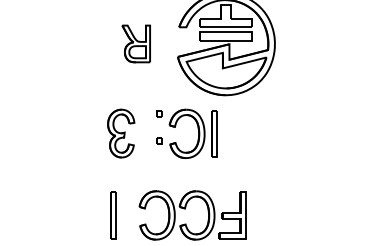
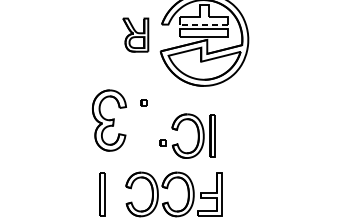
line: (226, 27) -> (204, 24), solid -> dashed
part: (135, 43) -> (135, 34), moved
part: (197, 129) -> (197, 132), moved
part: (121, 133) -> (109, 120), size x1.4

